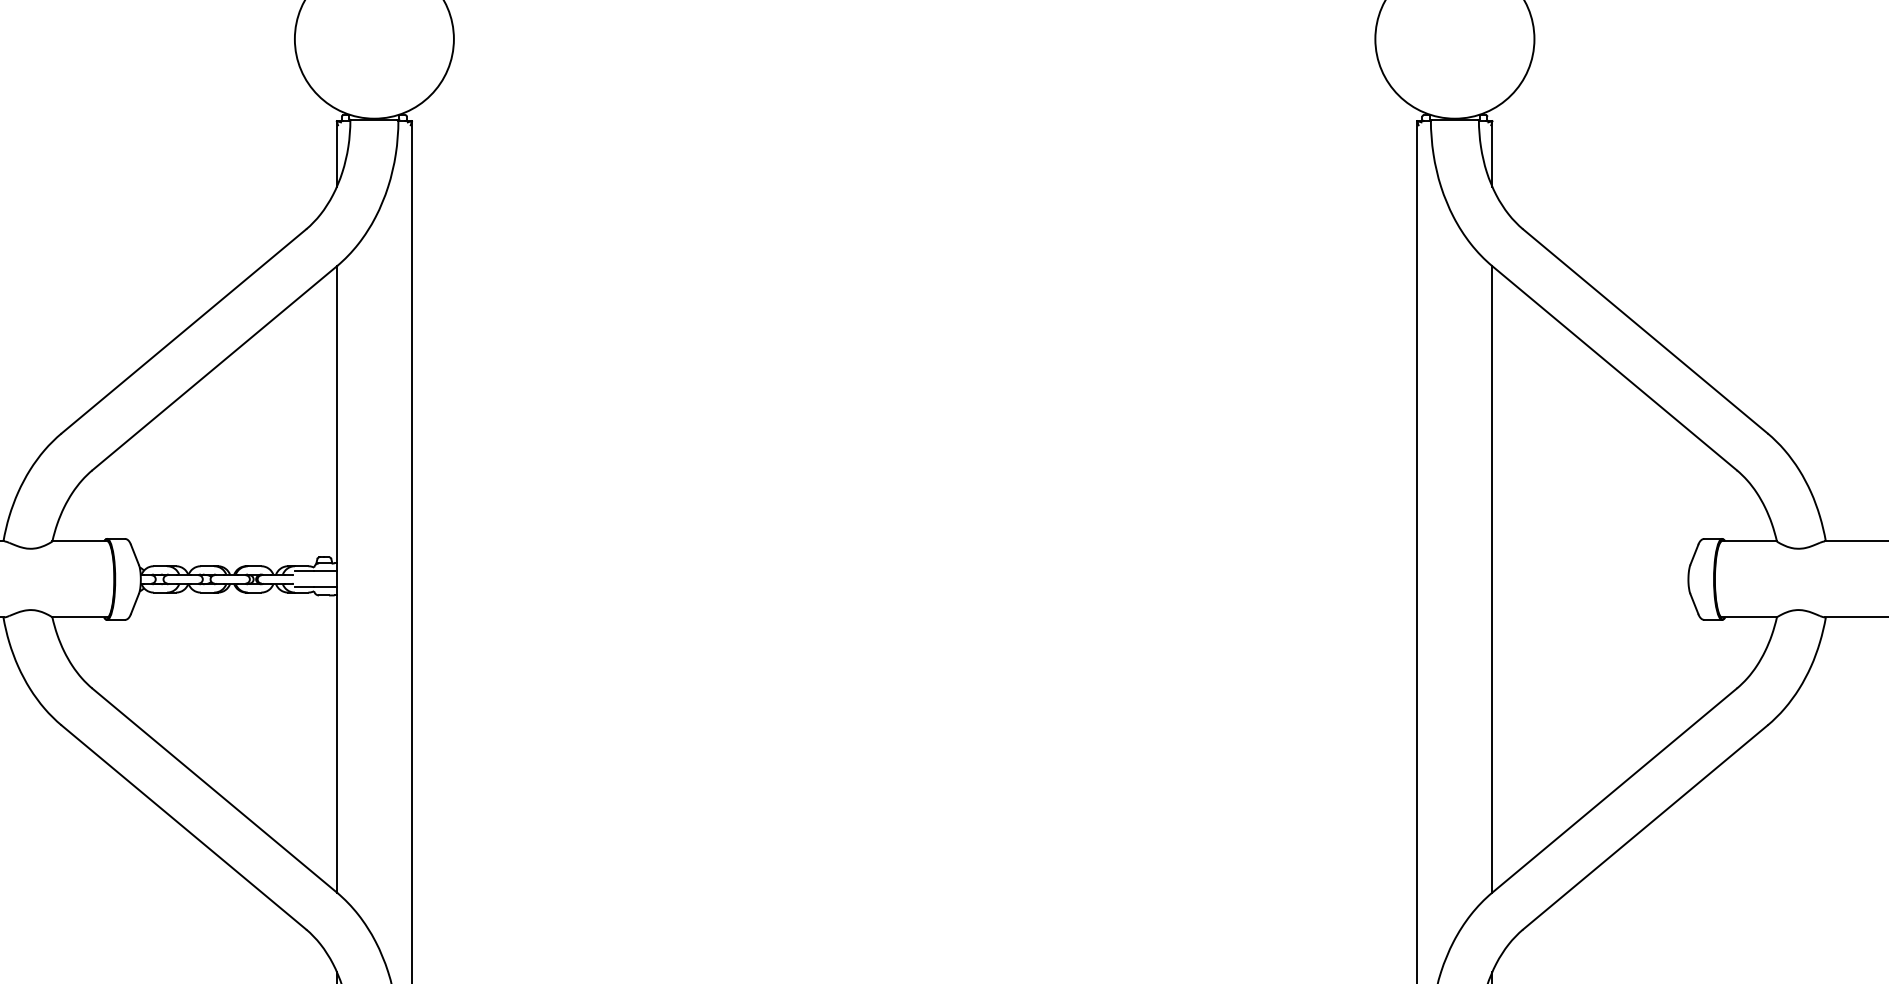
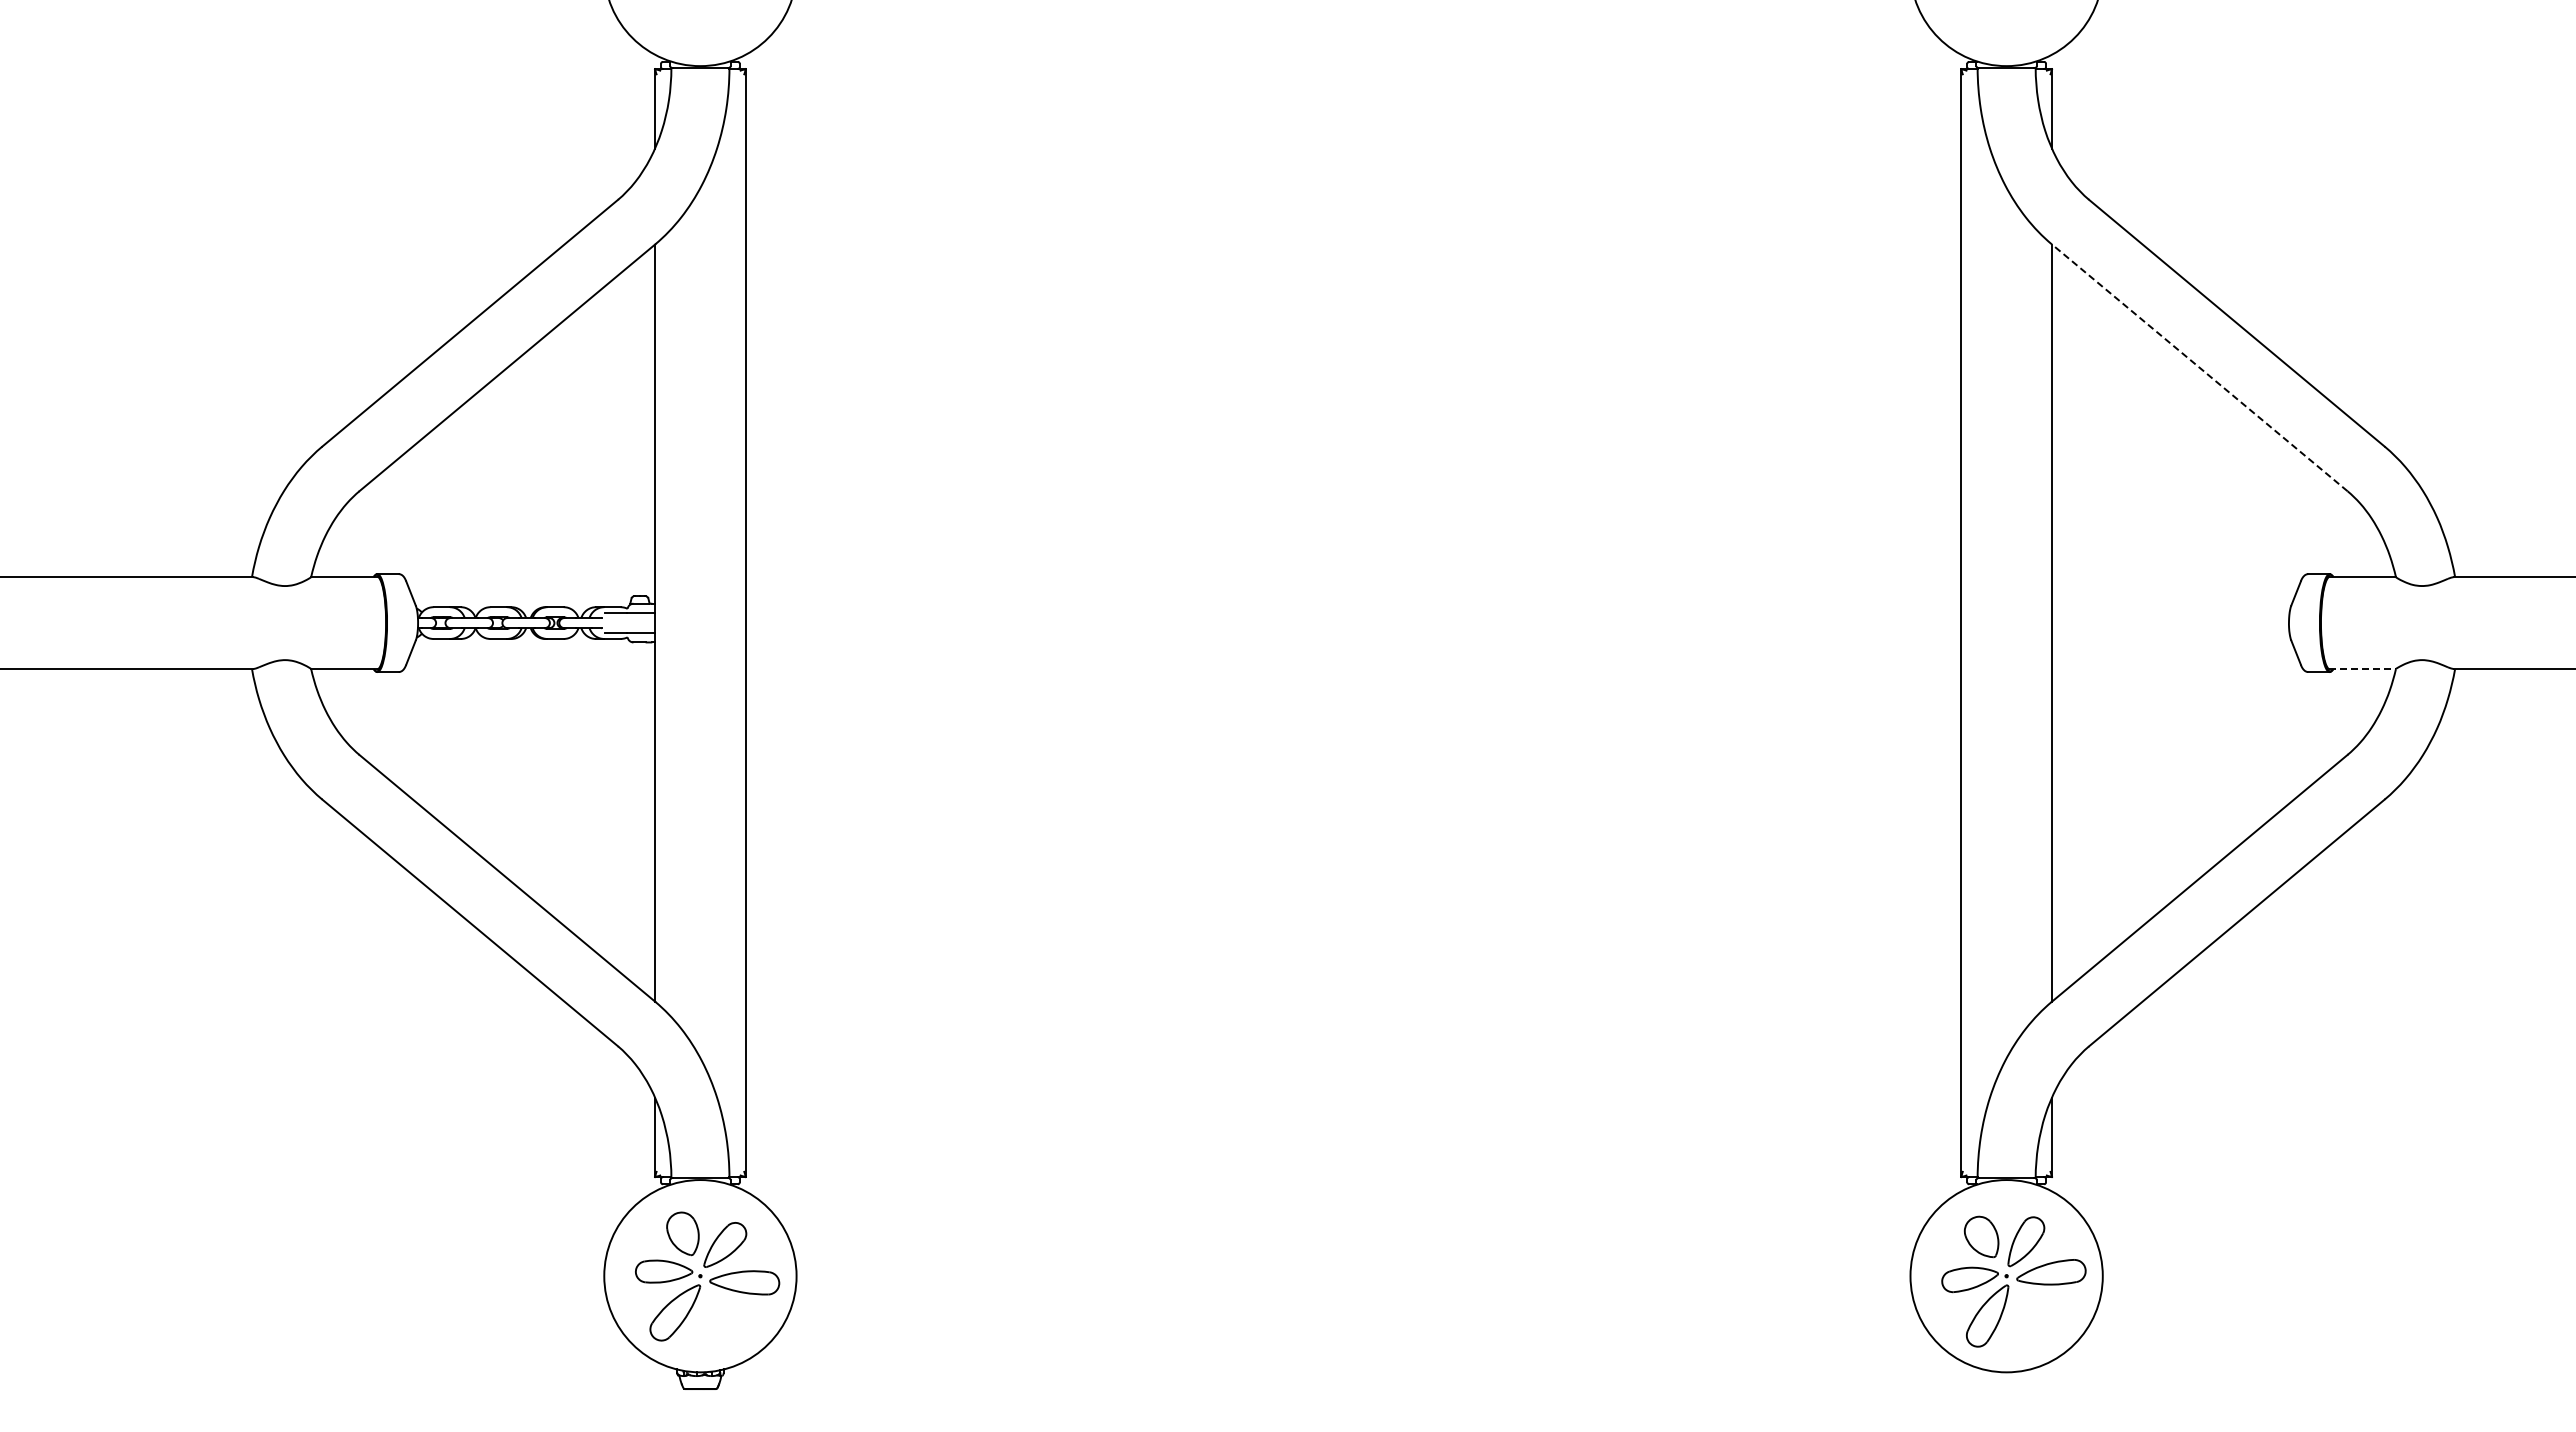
line: (1614, 368) -> (2199, 367), solid -> dashed
line: (1749, 617) -> (2362, 669), solid -> dashed

